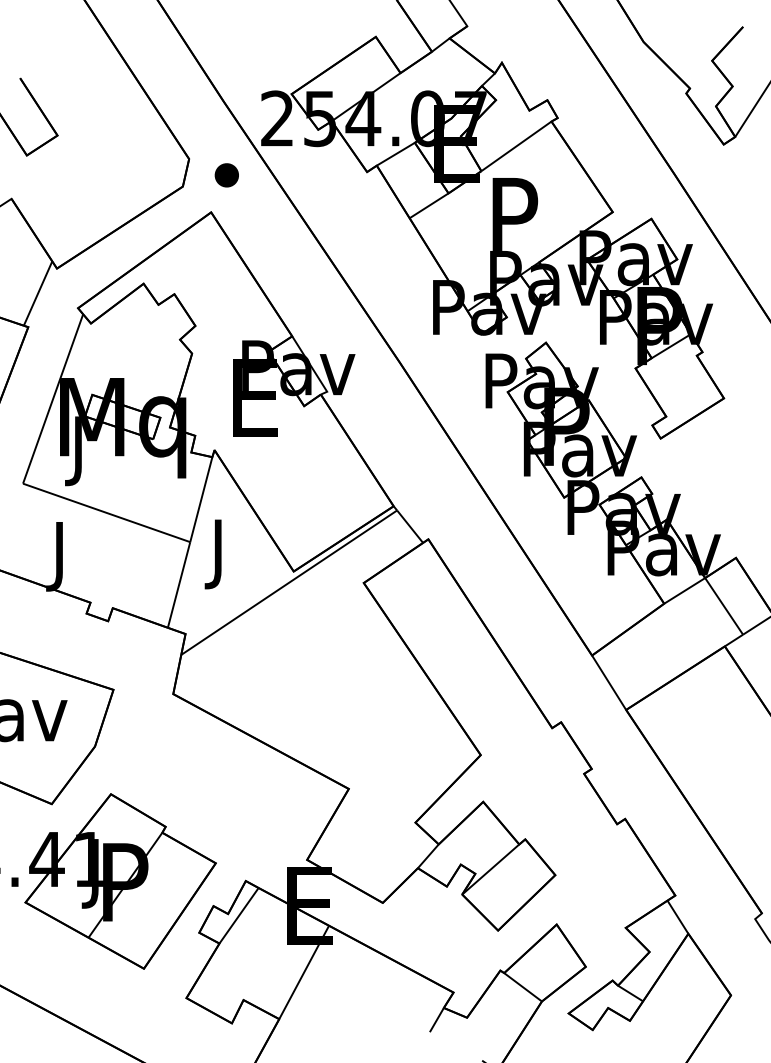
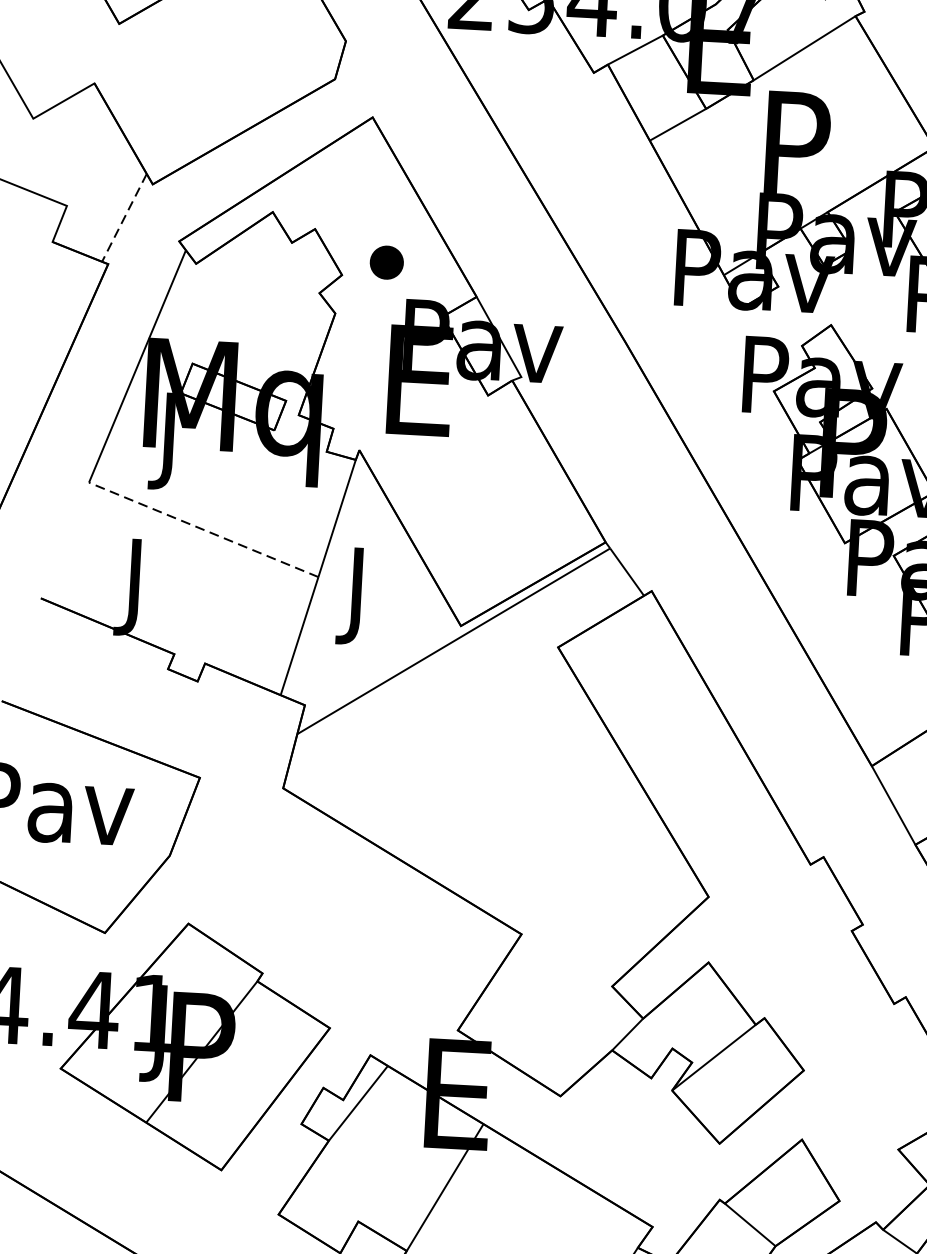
part: (226, 175) -> (386, 262), moved
line: (37, 294) -> (123, 219), solid -> dashed
line: (106, 512) -> (203, 529), solid -> dashed

